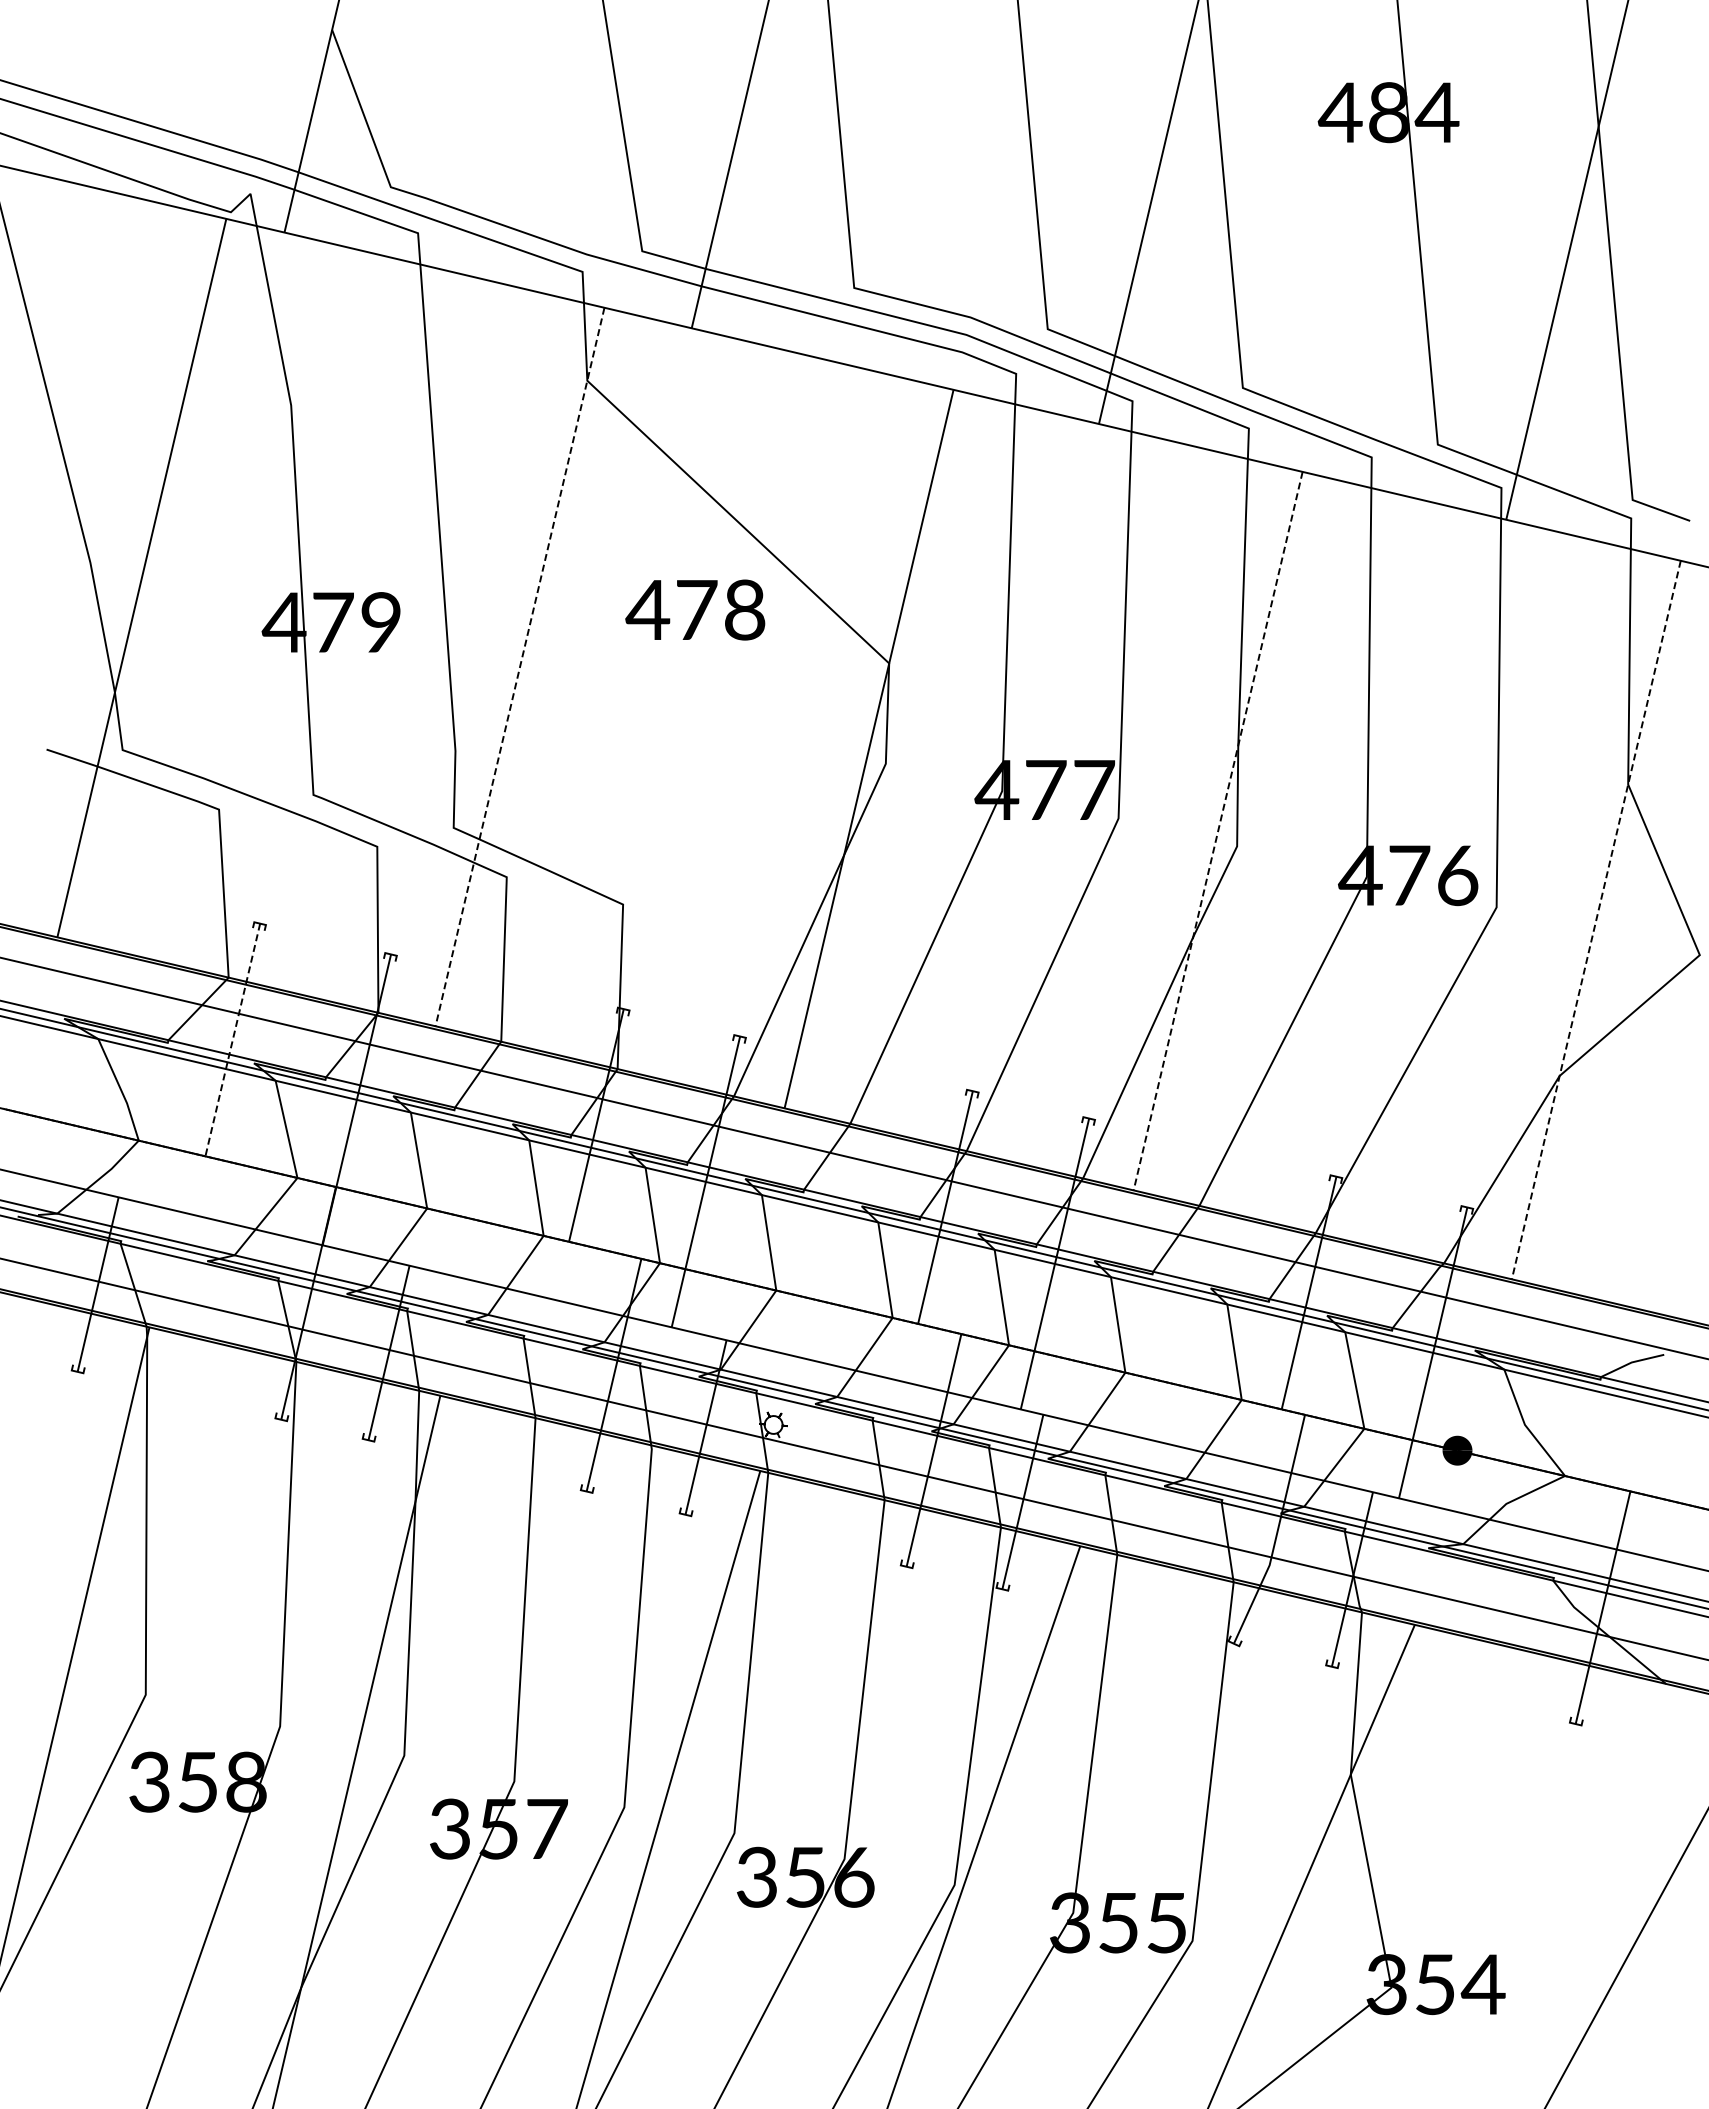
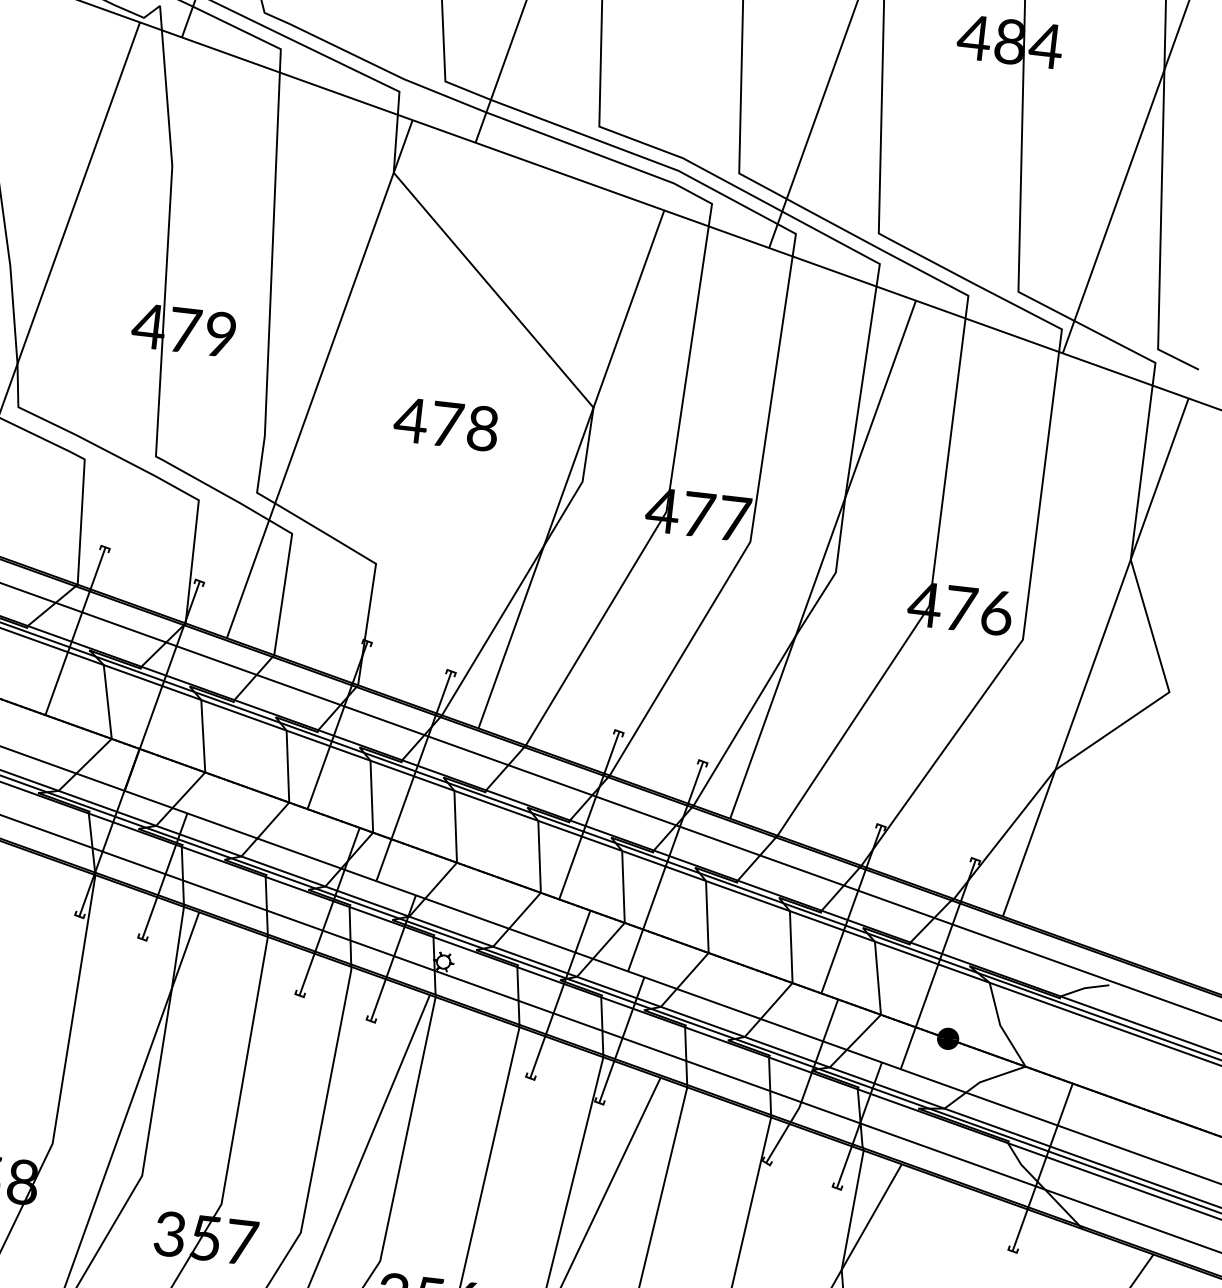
text: (695, 609) -> (446, 423), moved
line: (519, 667) -> (319, 379), dashed -> solid
line: (1218, 831) -> (823, 559), dashed -> solid
line: (1596, 920) -> (1095, 657), dashed -> solid
line: (232, 1040) -> (75, 631), dashed -> solid

